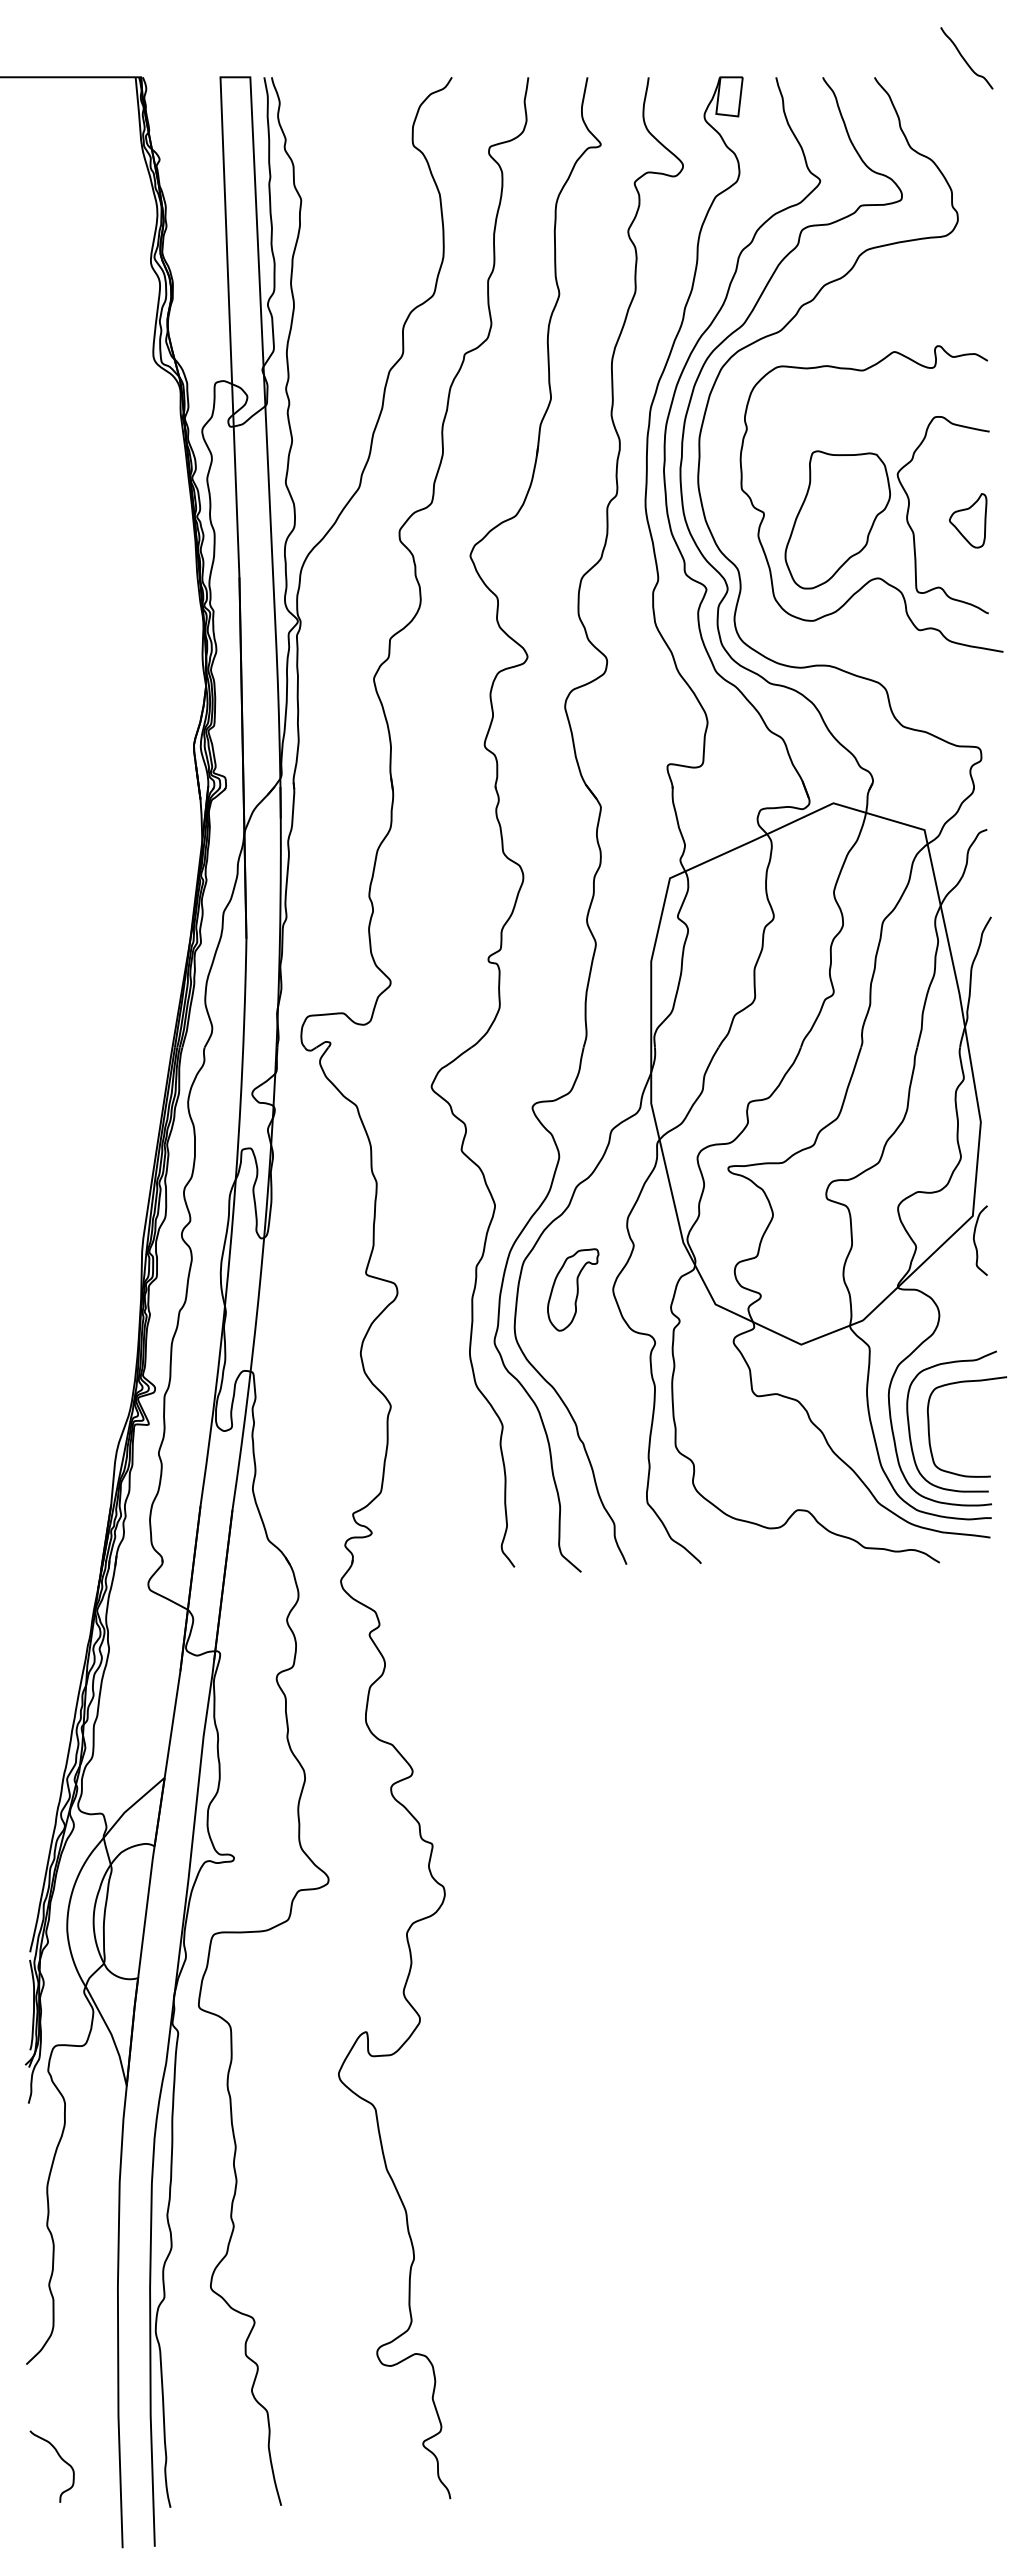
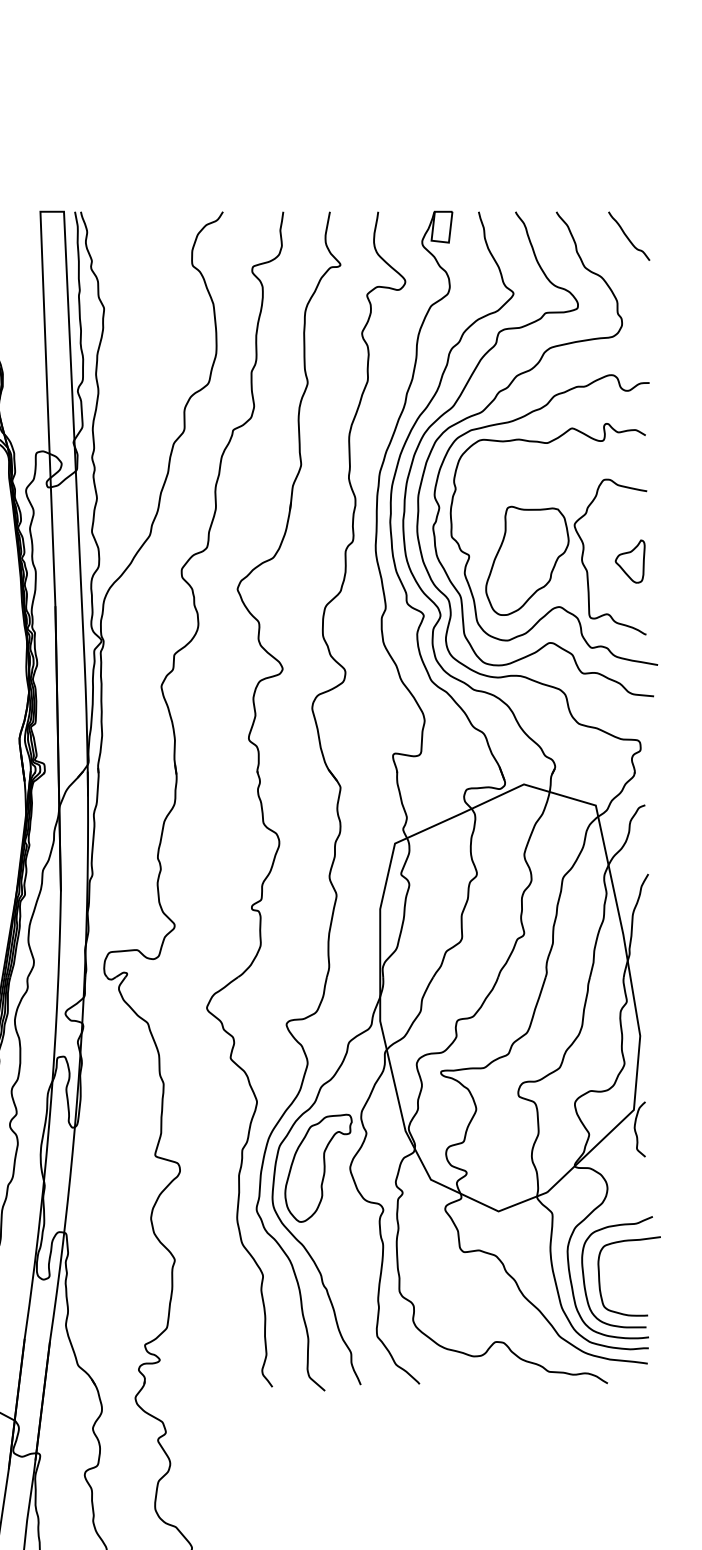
curve: (965, 59) -> (628, 237), moved
curve: (750, 558) -> (458, 591), added
part: (573, 1289) -> (318, 1167), size x1.67

